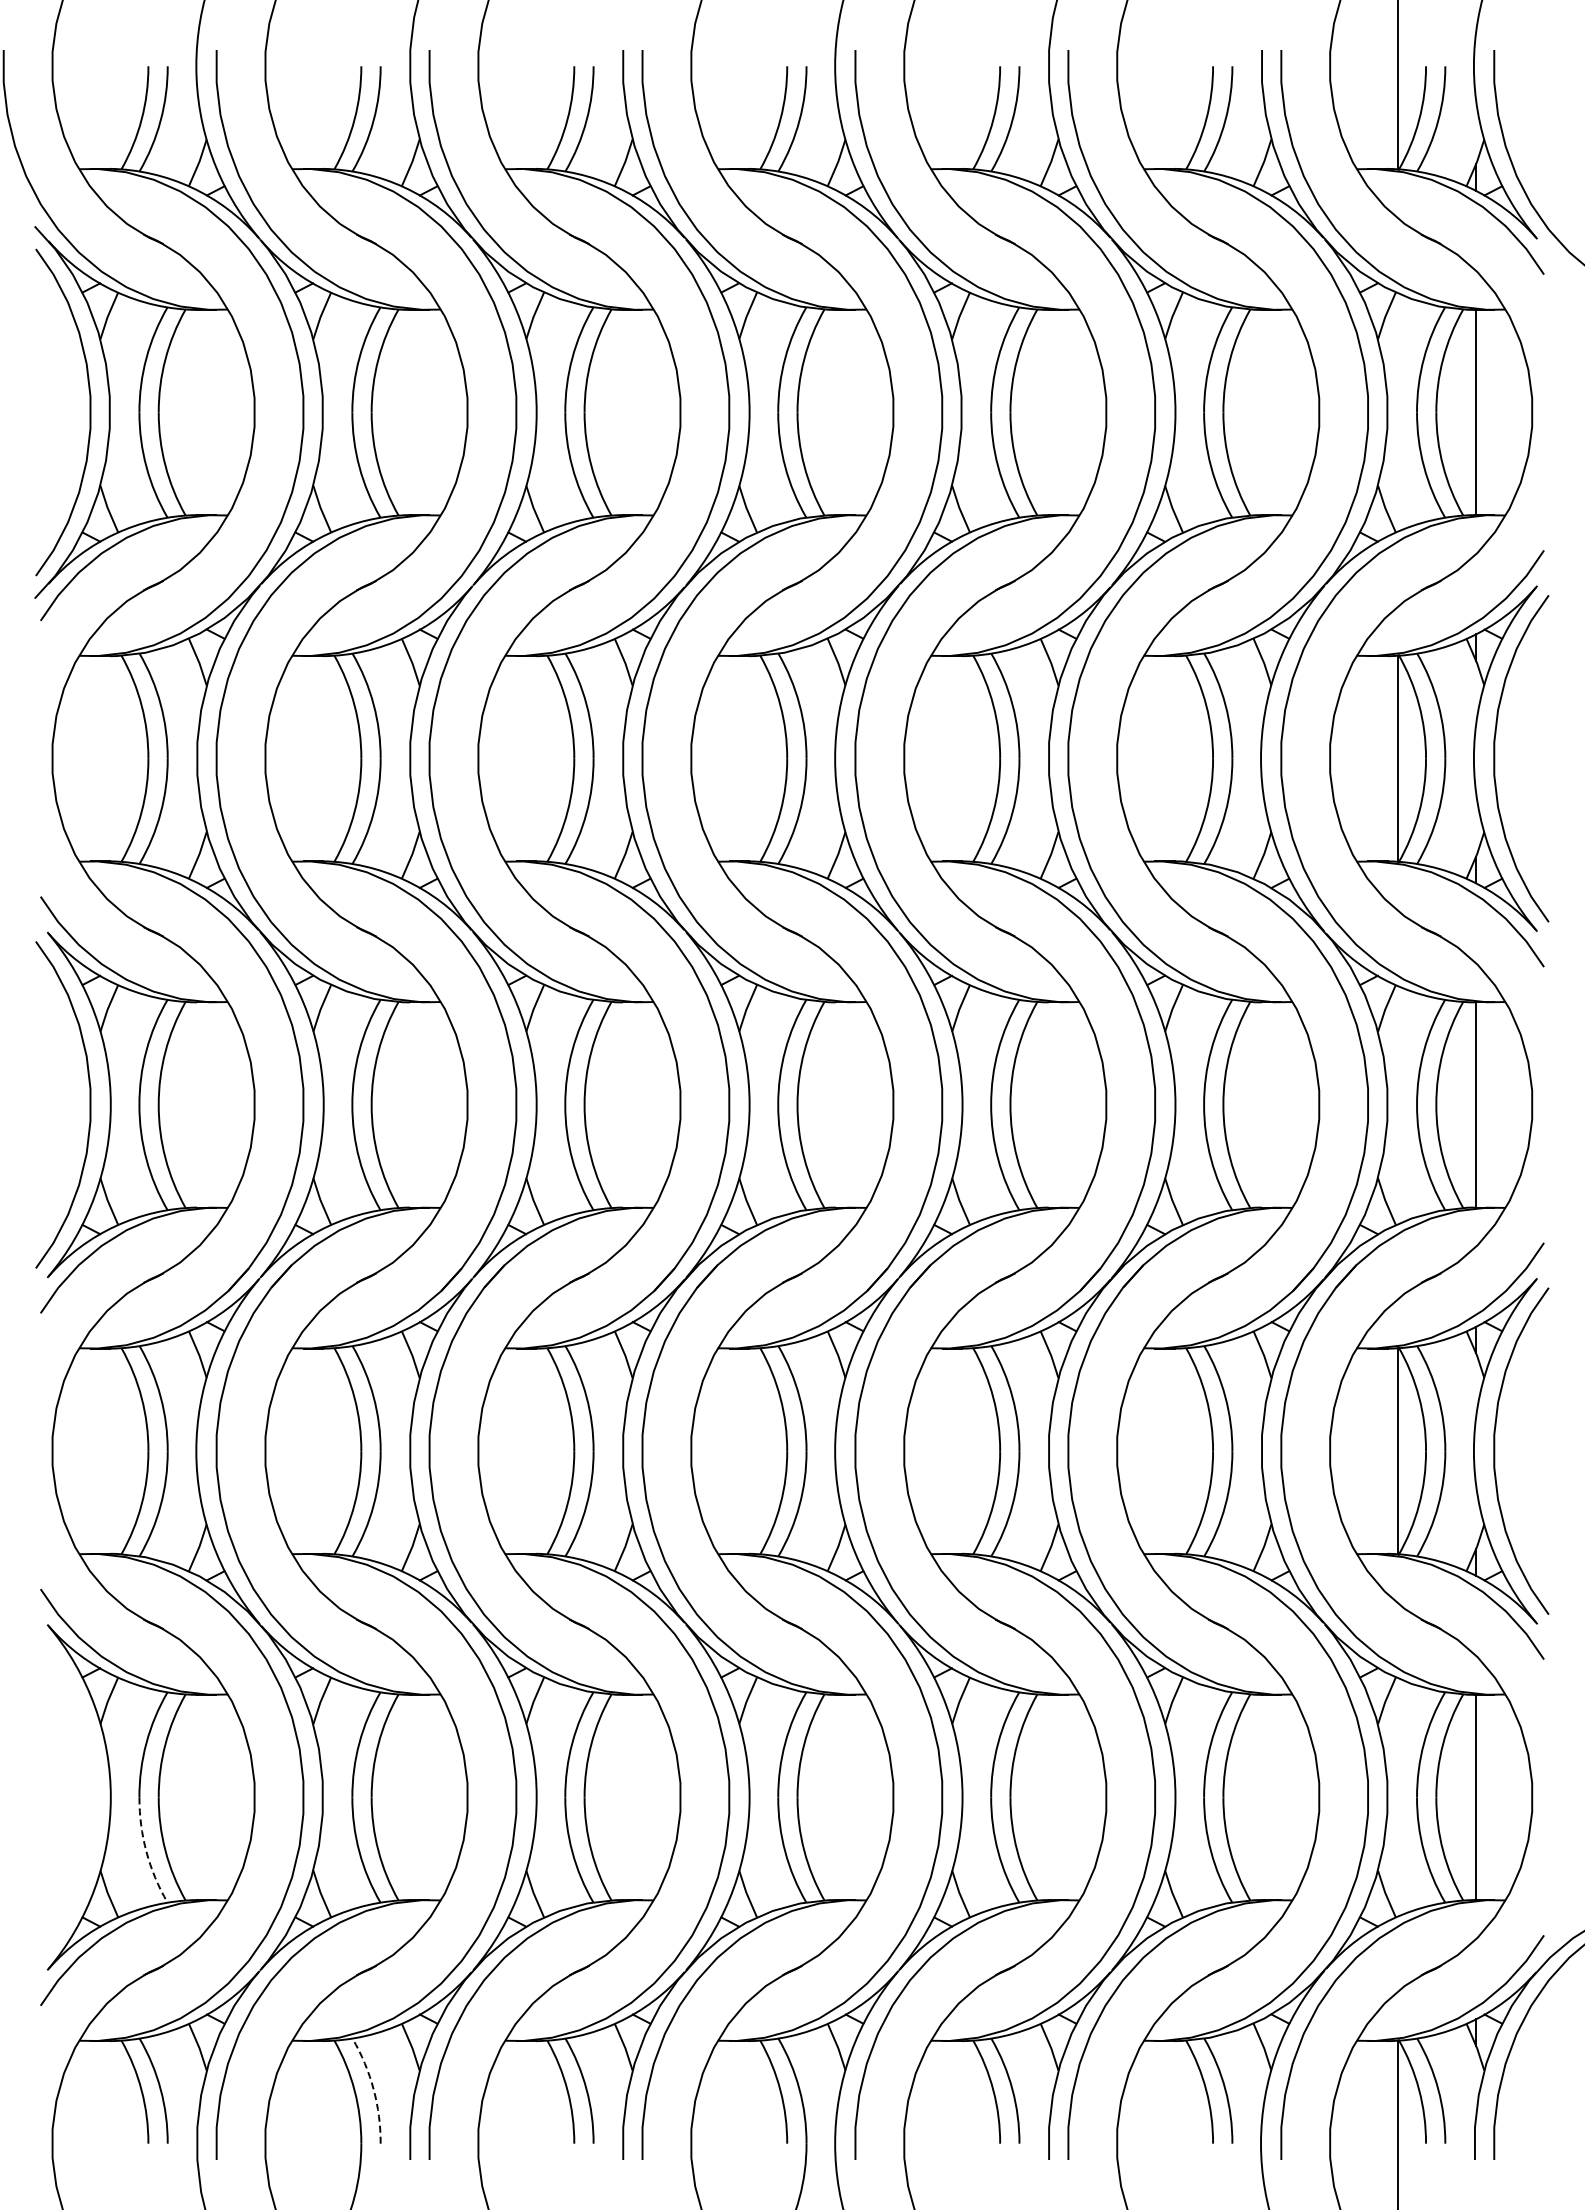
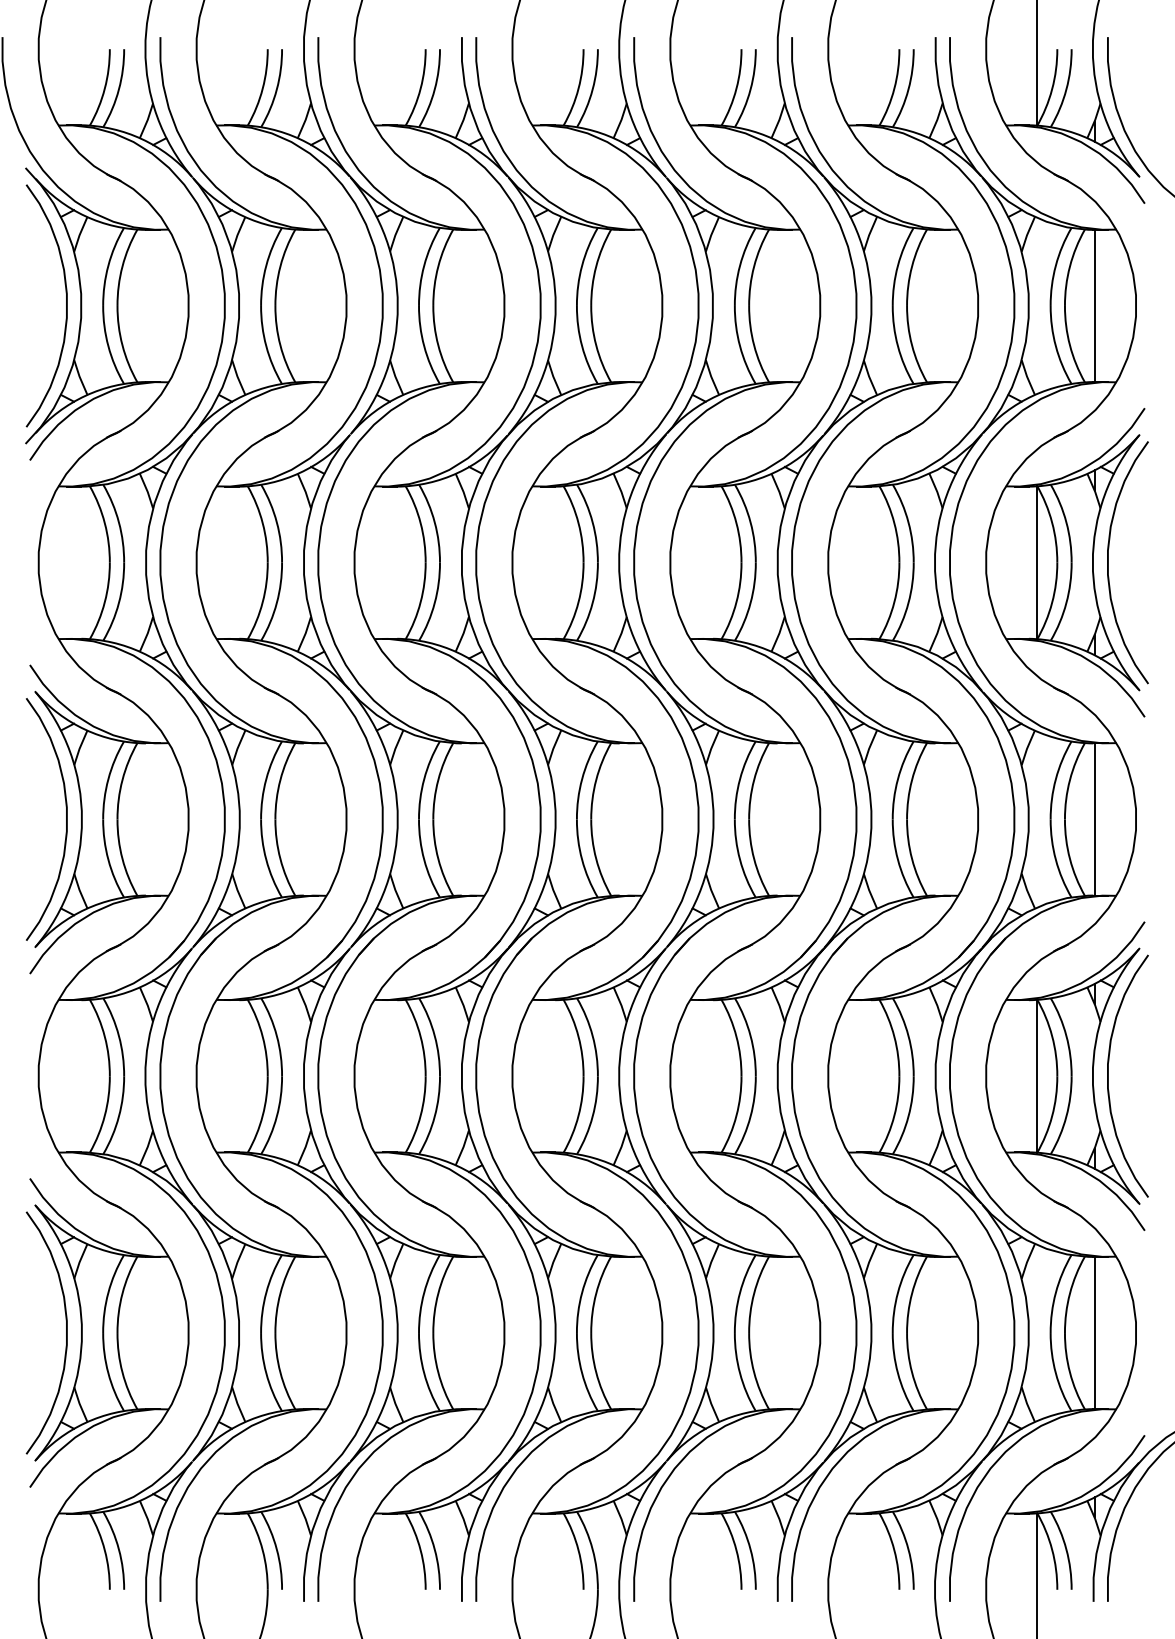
curve: (89, 1797) -> (66, 1333), added
arc: (146, 1851) -> (108, 1373), dashed -> solid
arc: (373, 2089) -> (276, 1549), dashed -> solid

